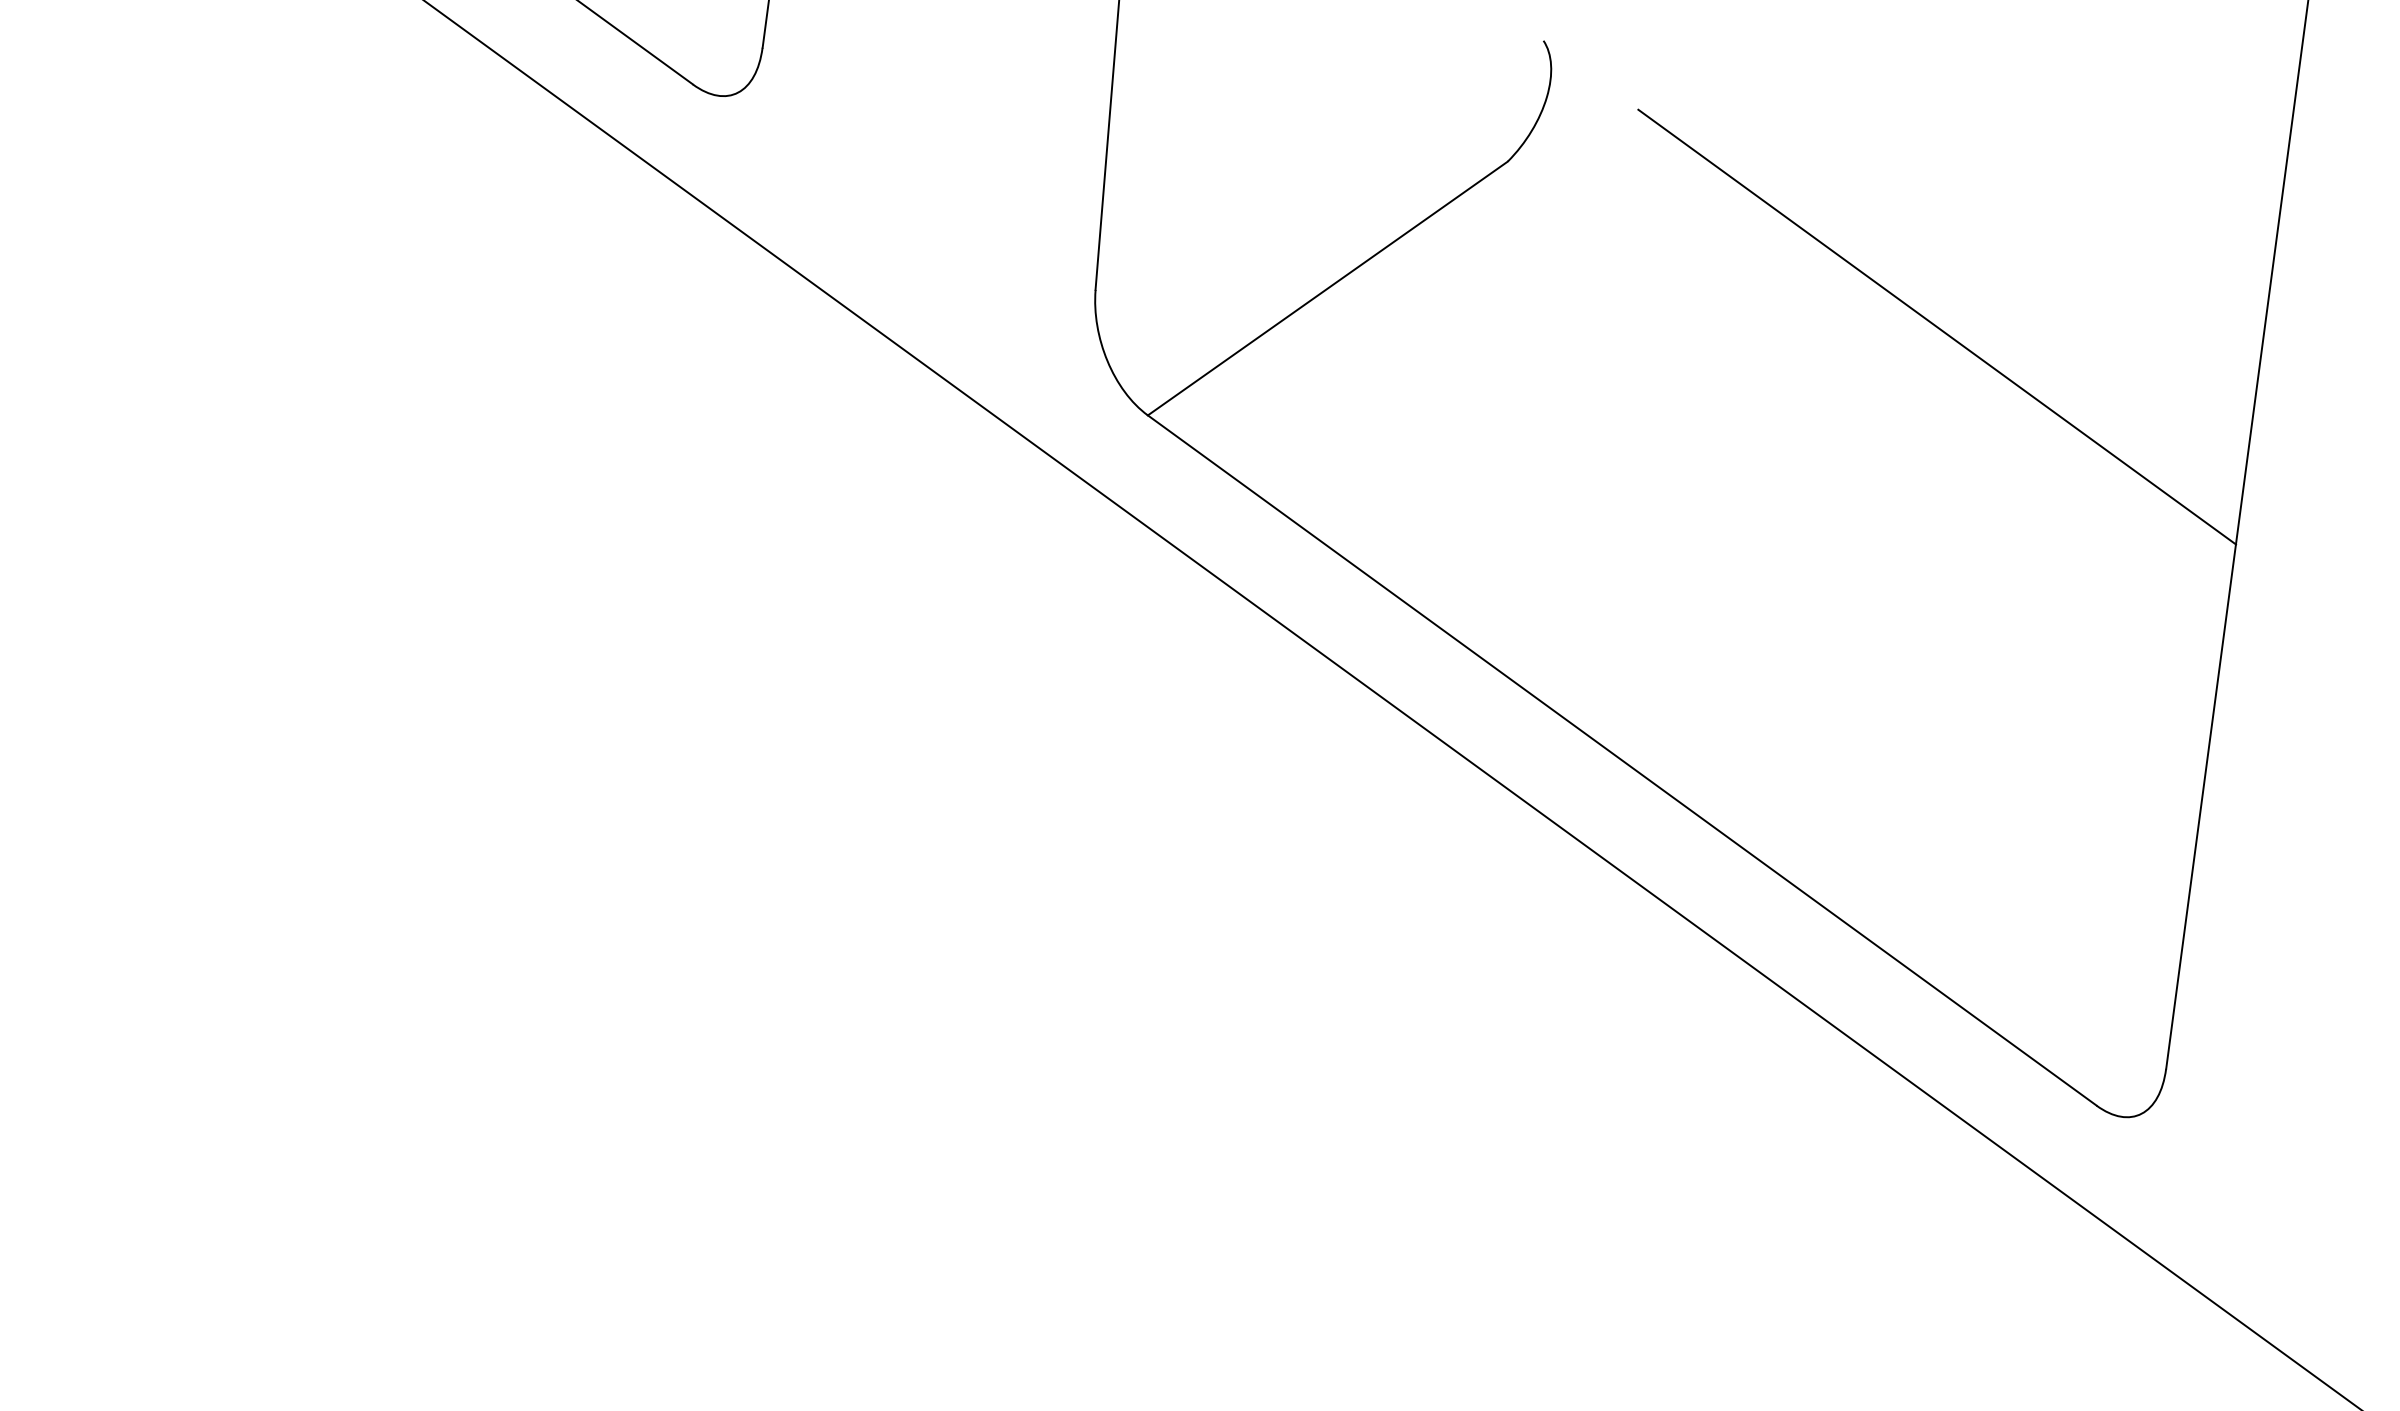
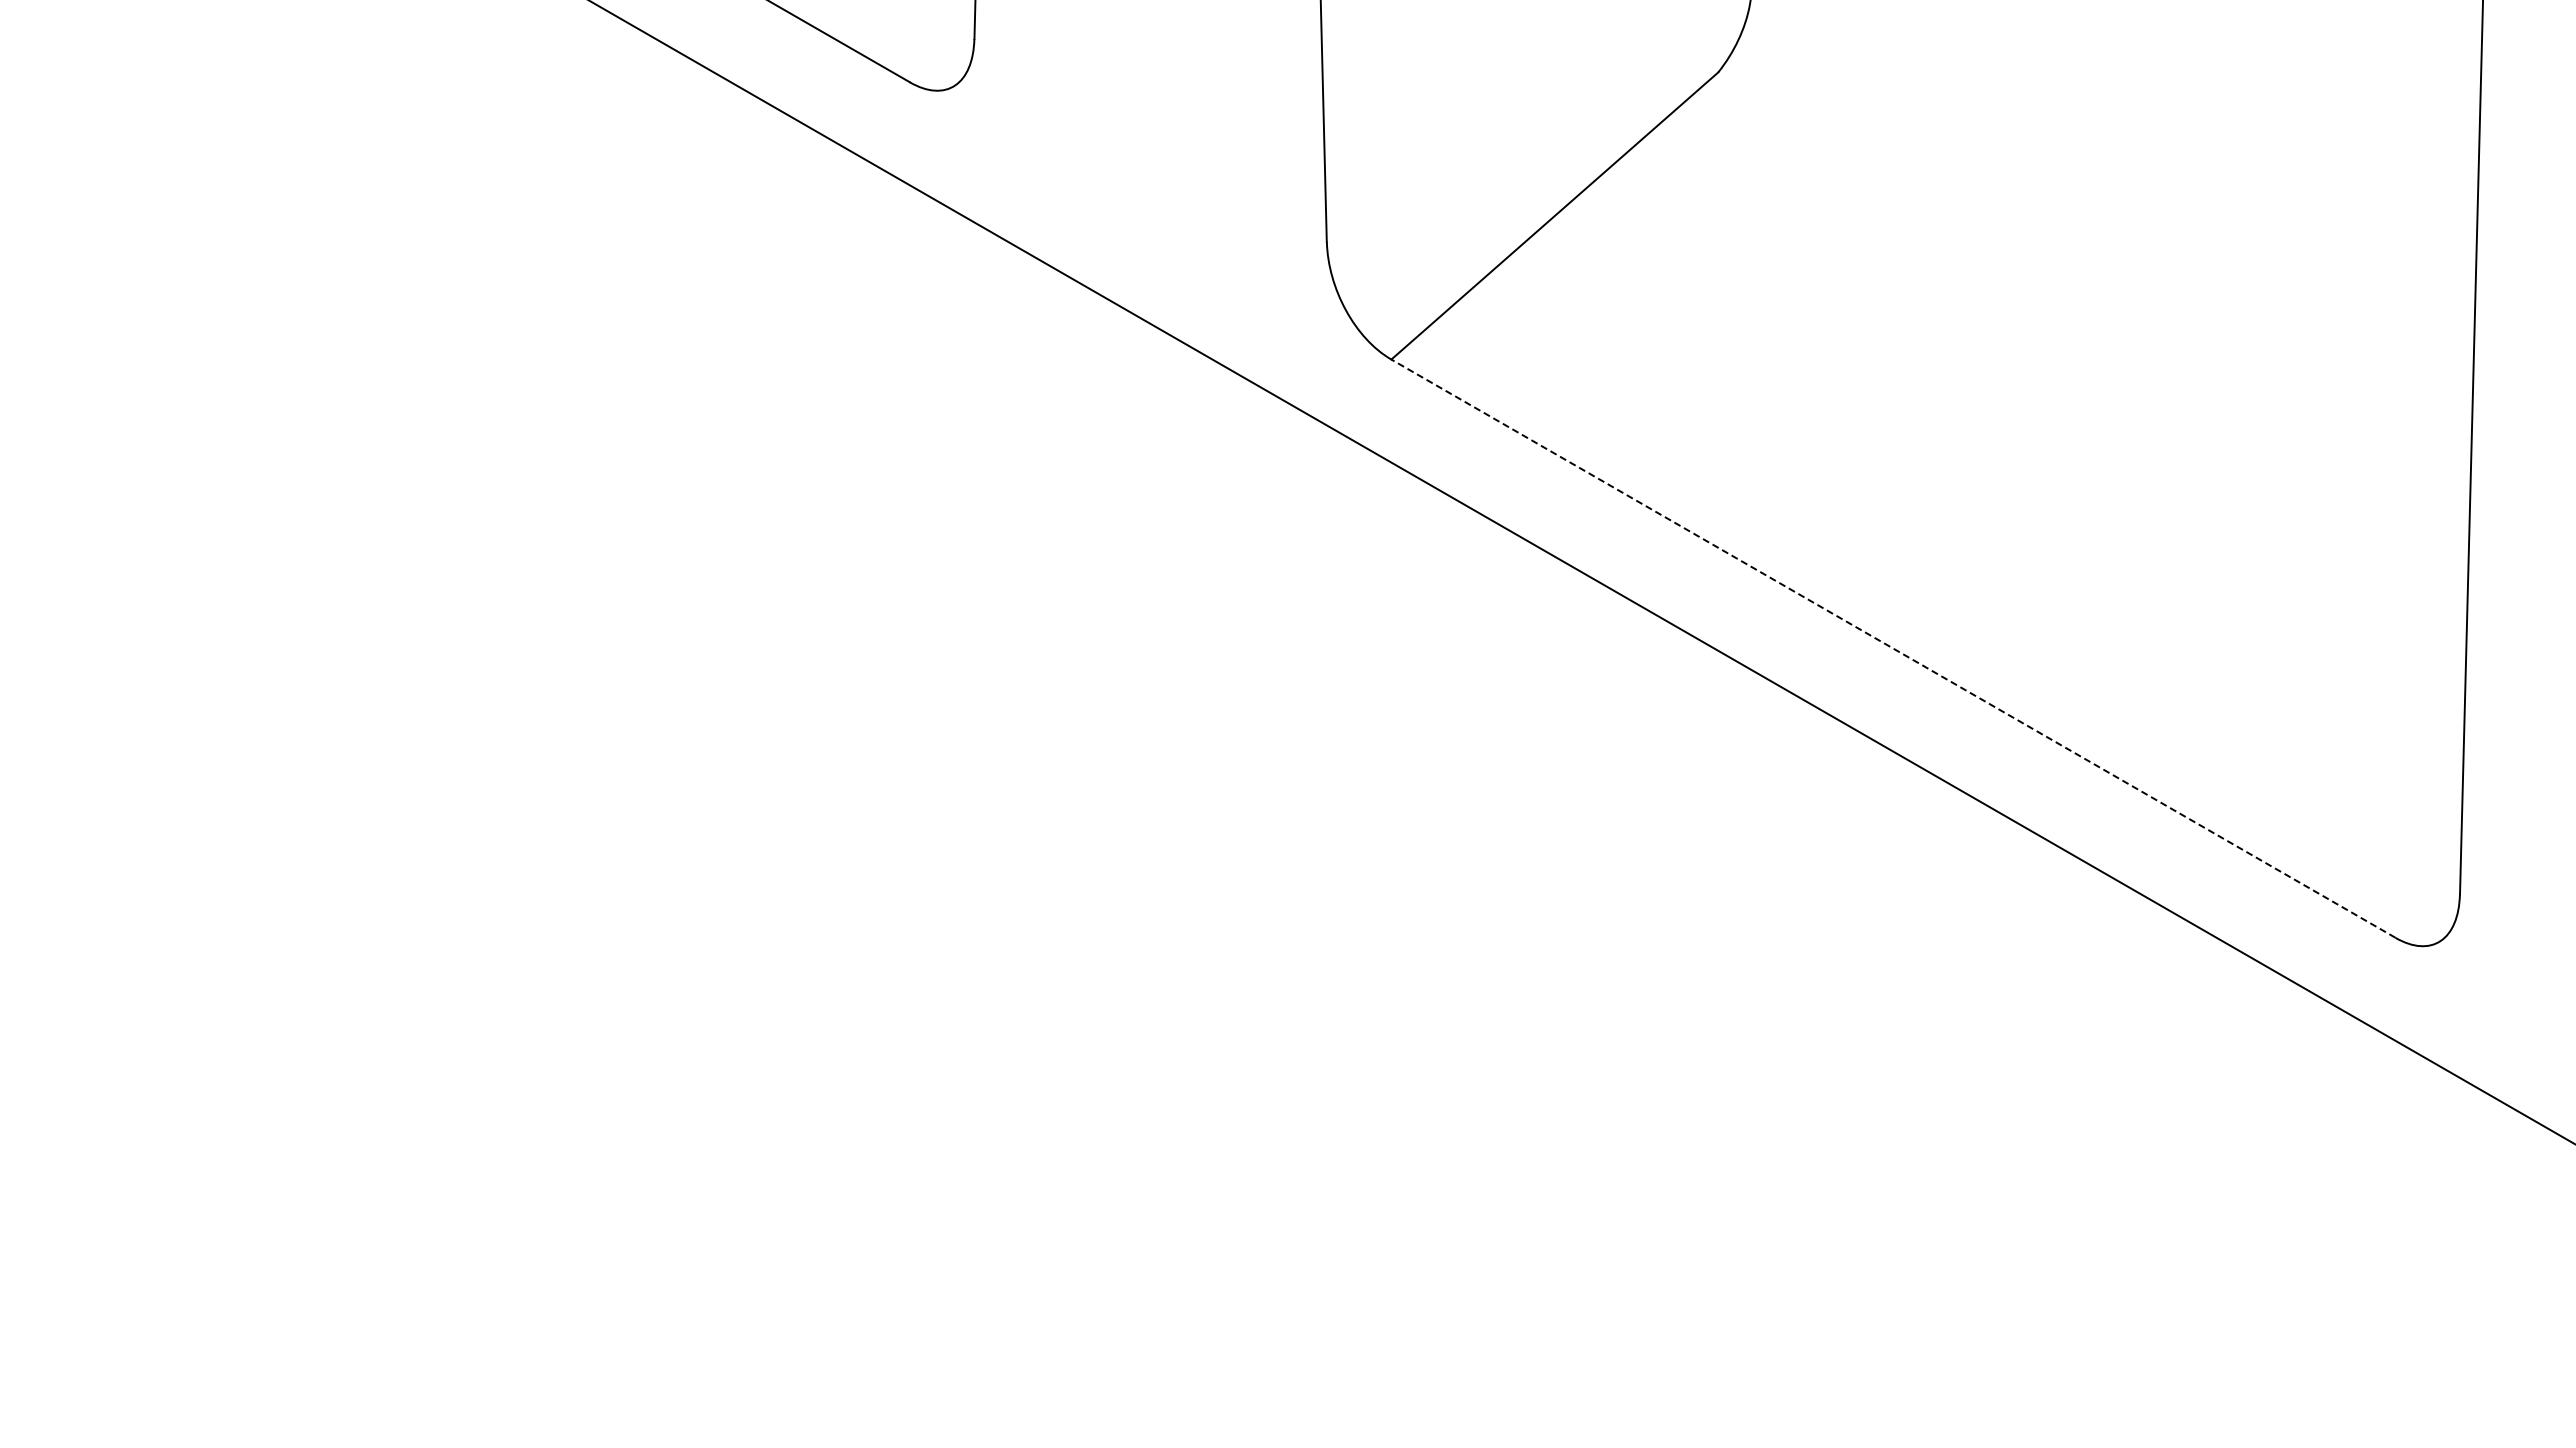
line: (1936, 326) -> (2156, 189), removed
line: (1621, 760) -> (1892, 648), solid -> dashed

